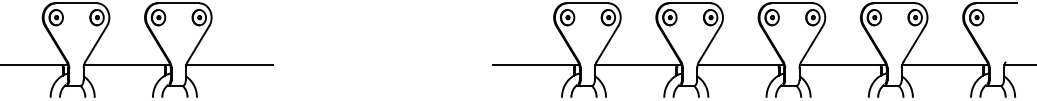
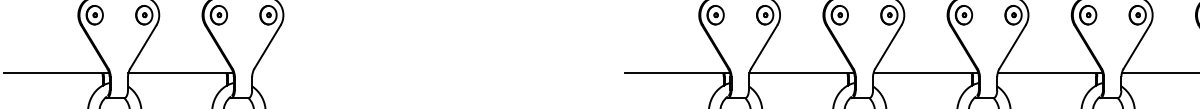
line: (229, 65) -> (305, 73), removed

